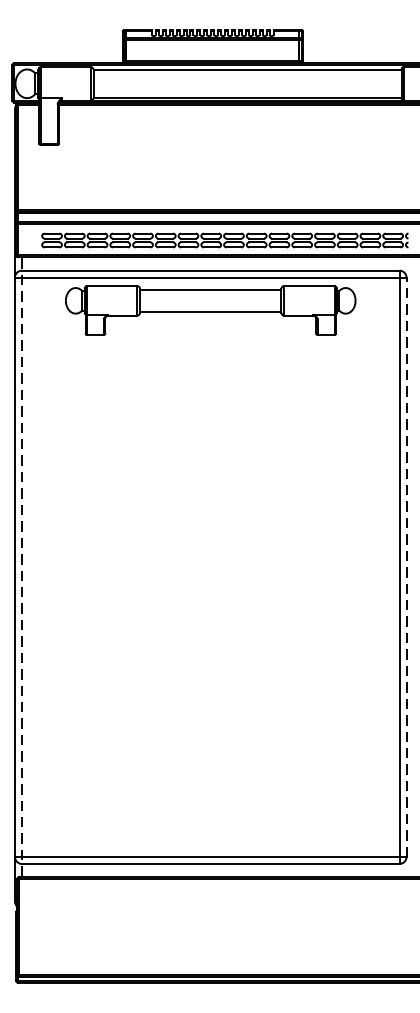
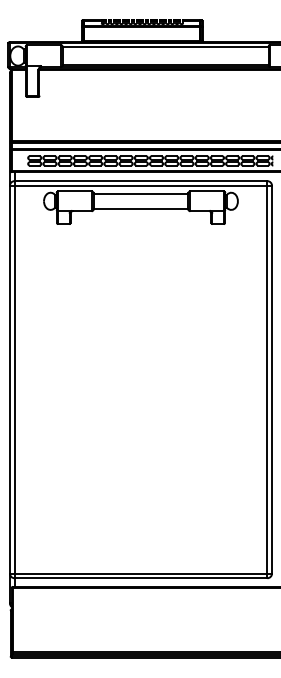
line: (21, 567) -> (14, 379), dashed -> solid
line: (407, 567) -> (272, 379), dashed -> solid

